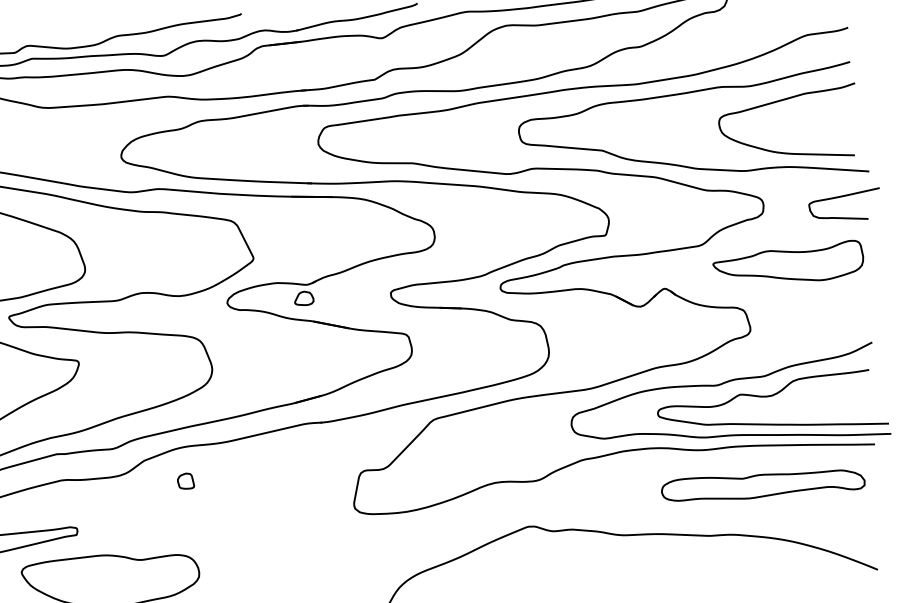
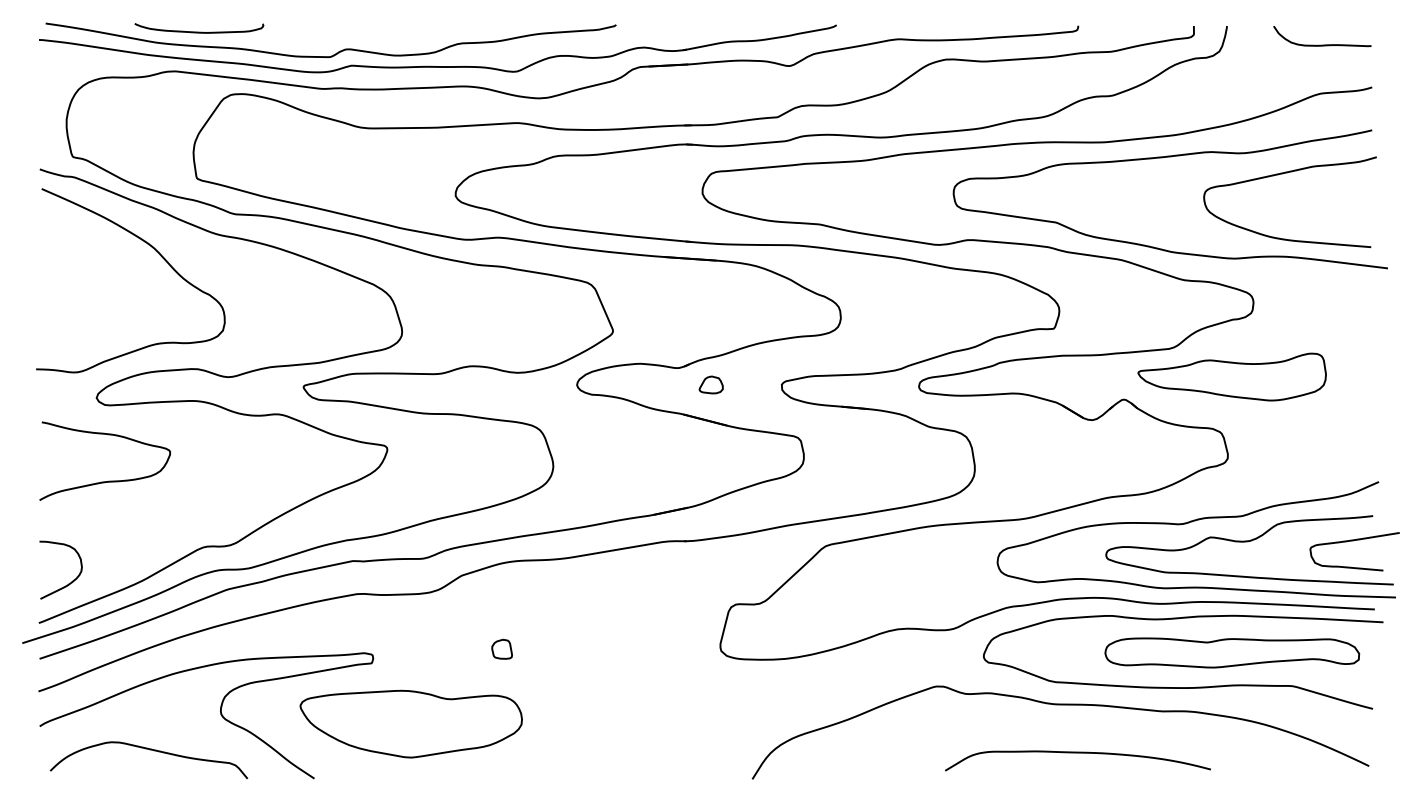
curve: (843, 197) -> (1353, 541), moved
part: (787, 262) -> (1231, 376), moved
part: (303, 298) -> (710, 384), moved
part: (185, 480) -> (501, 648), moved
curve: (725, 515) -> (1183, 687), added
curve: (644, 573) -> (1077, 753), added

